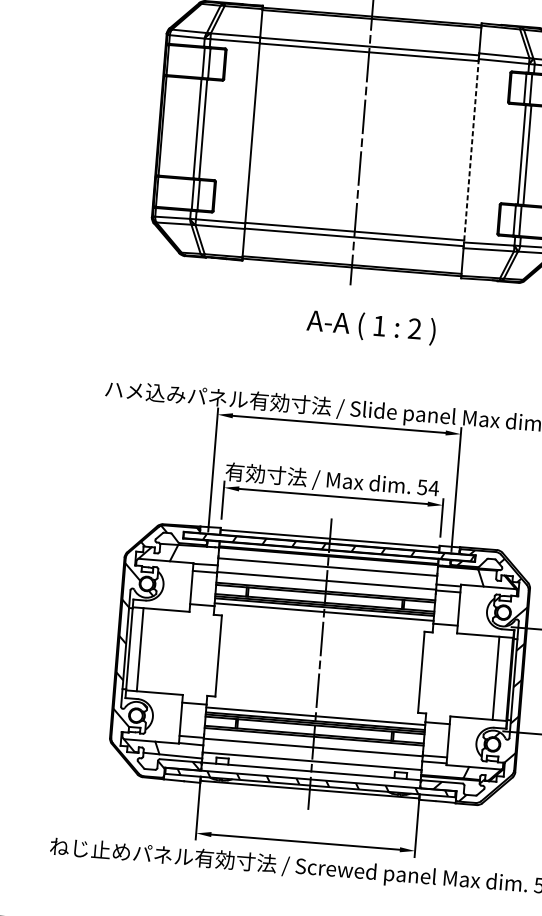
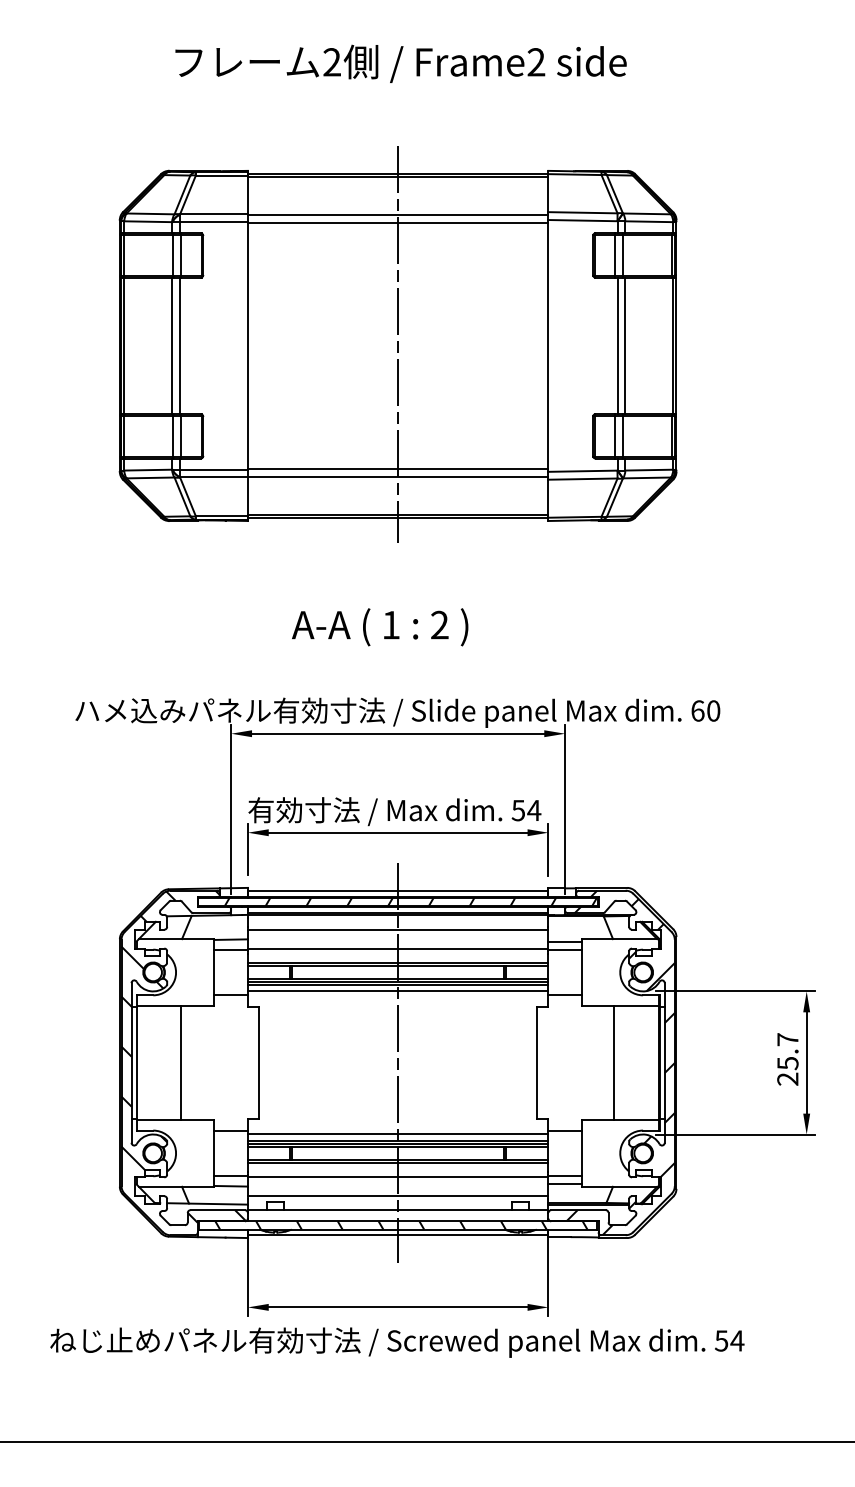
line: (471, 150) -> (548, 345), dashed -> solid
text: (371, 327) -> (380, 627), moved
line: (140, 649) -> (181, 1062), moved
line: (495, 677) -> (613, 1062), moved

